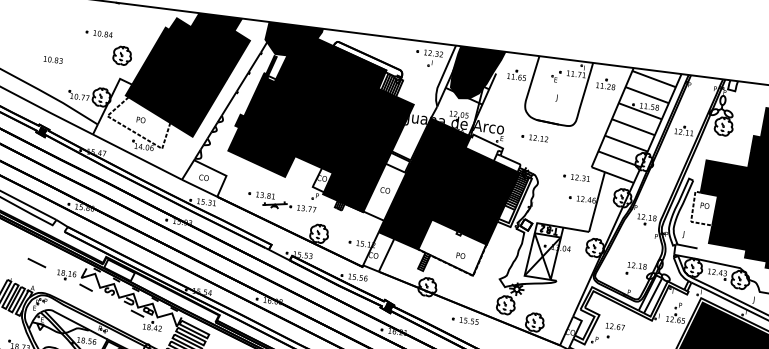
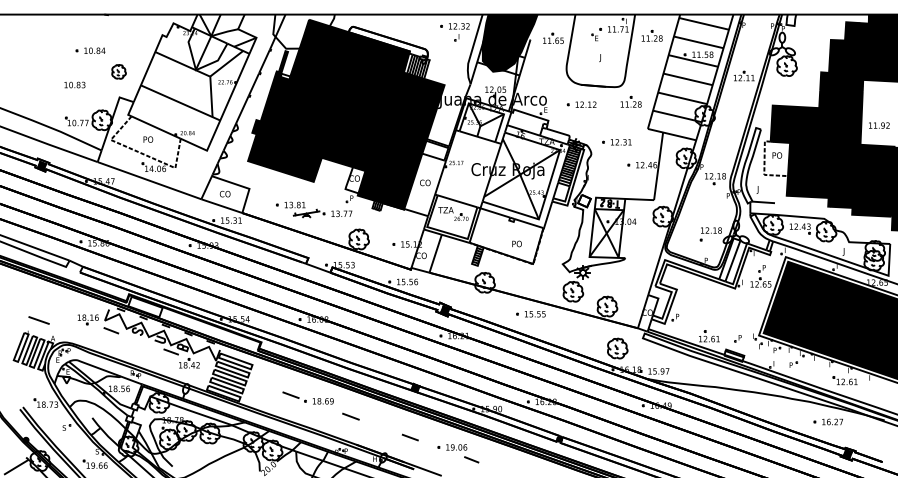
fill: (292, 40) -> (303, 31), removed
part: (121, 55) -> (118, 71), size x0.7
text: (52, 59) -> (74, 84), moved
fill: (187, 73) -> (192, 82), removed
part: (579, 140) -> (630, 101), added
part: (576, 177) -> (616, 142), moved
fill: (450, 187) -> (496, 170), removed
line: (36, 262) -> (38, 320), moved
part: (614, 331) -> (695, 305), removed

